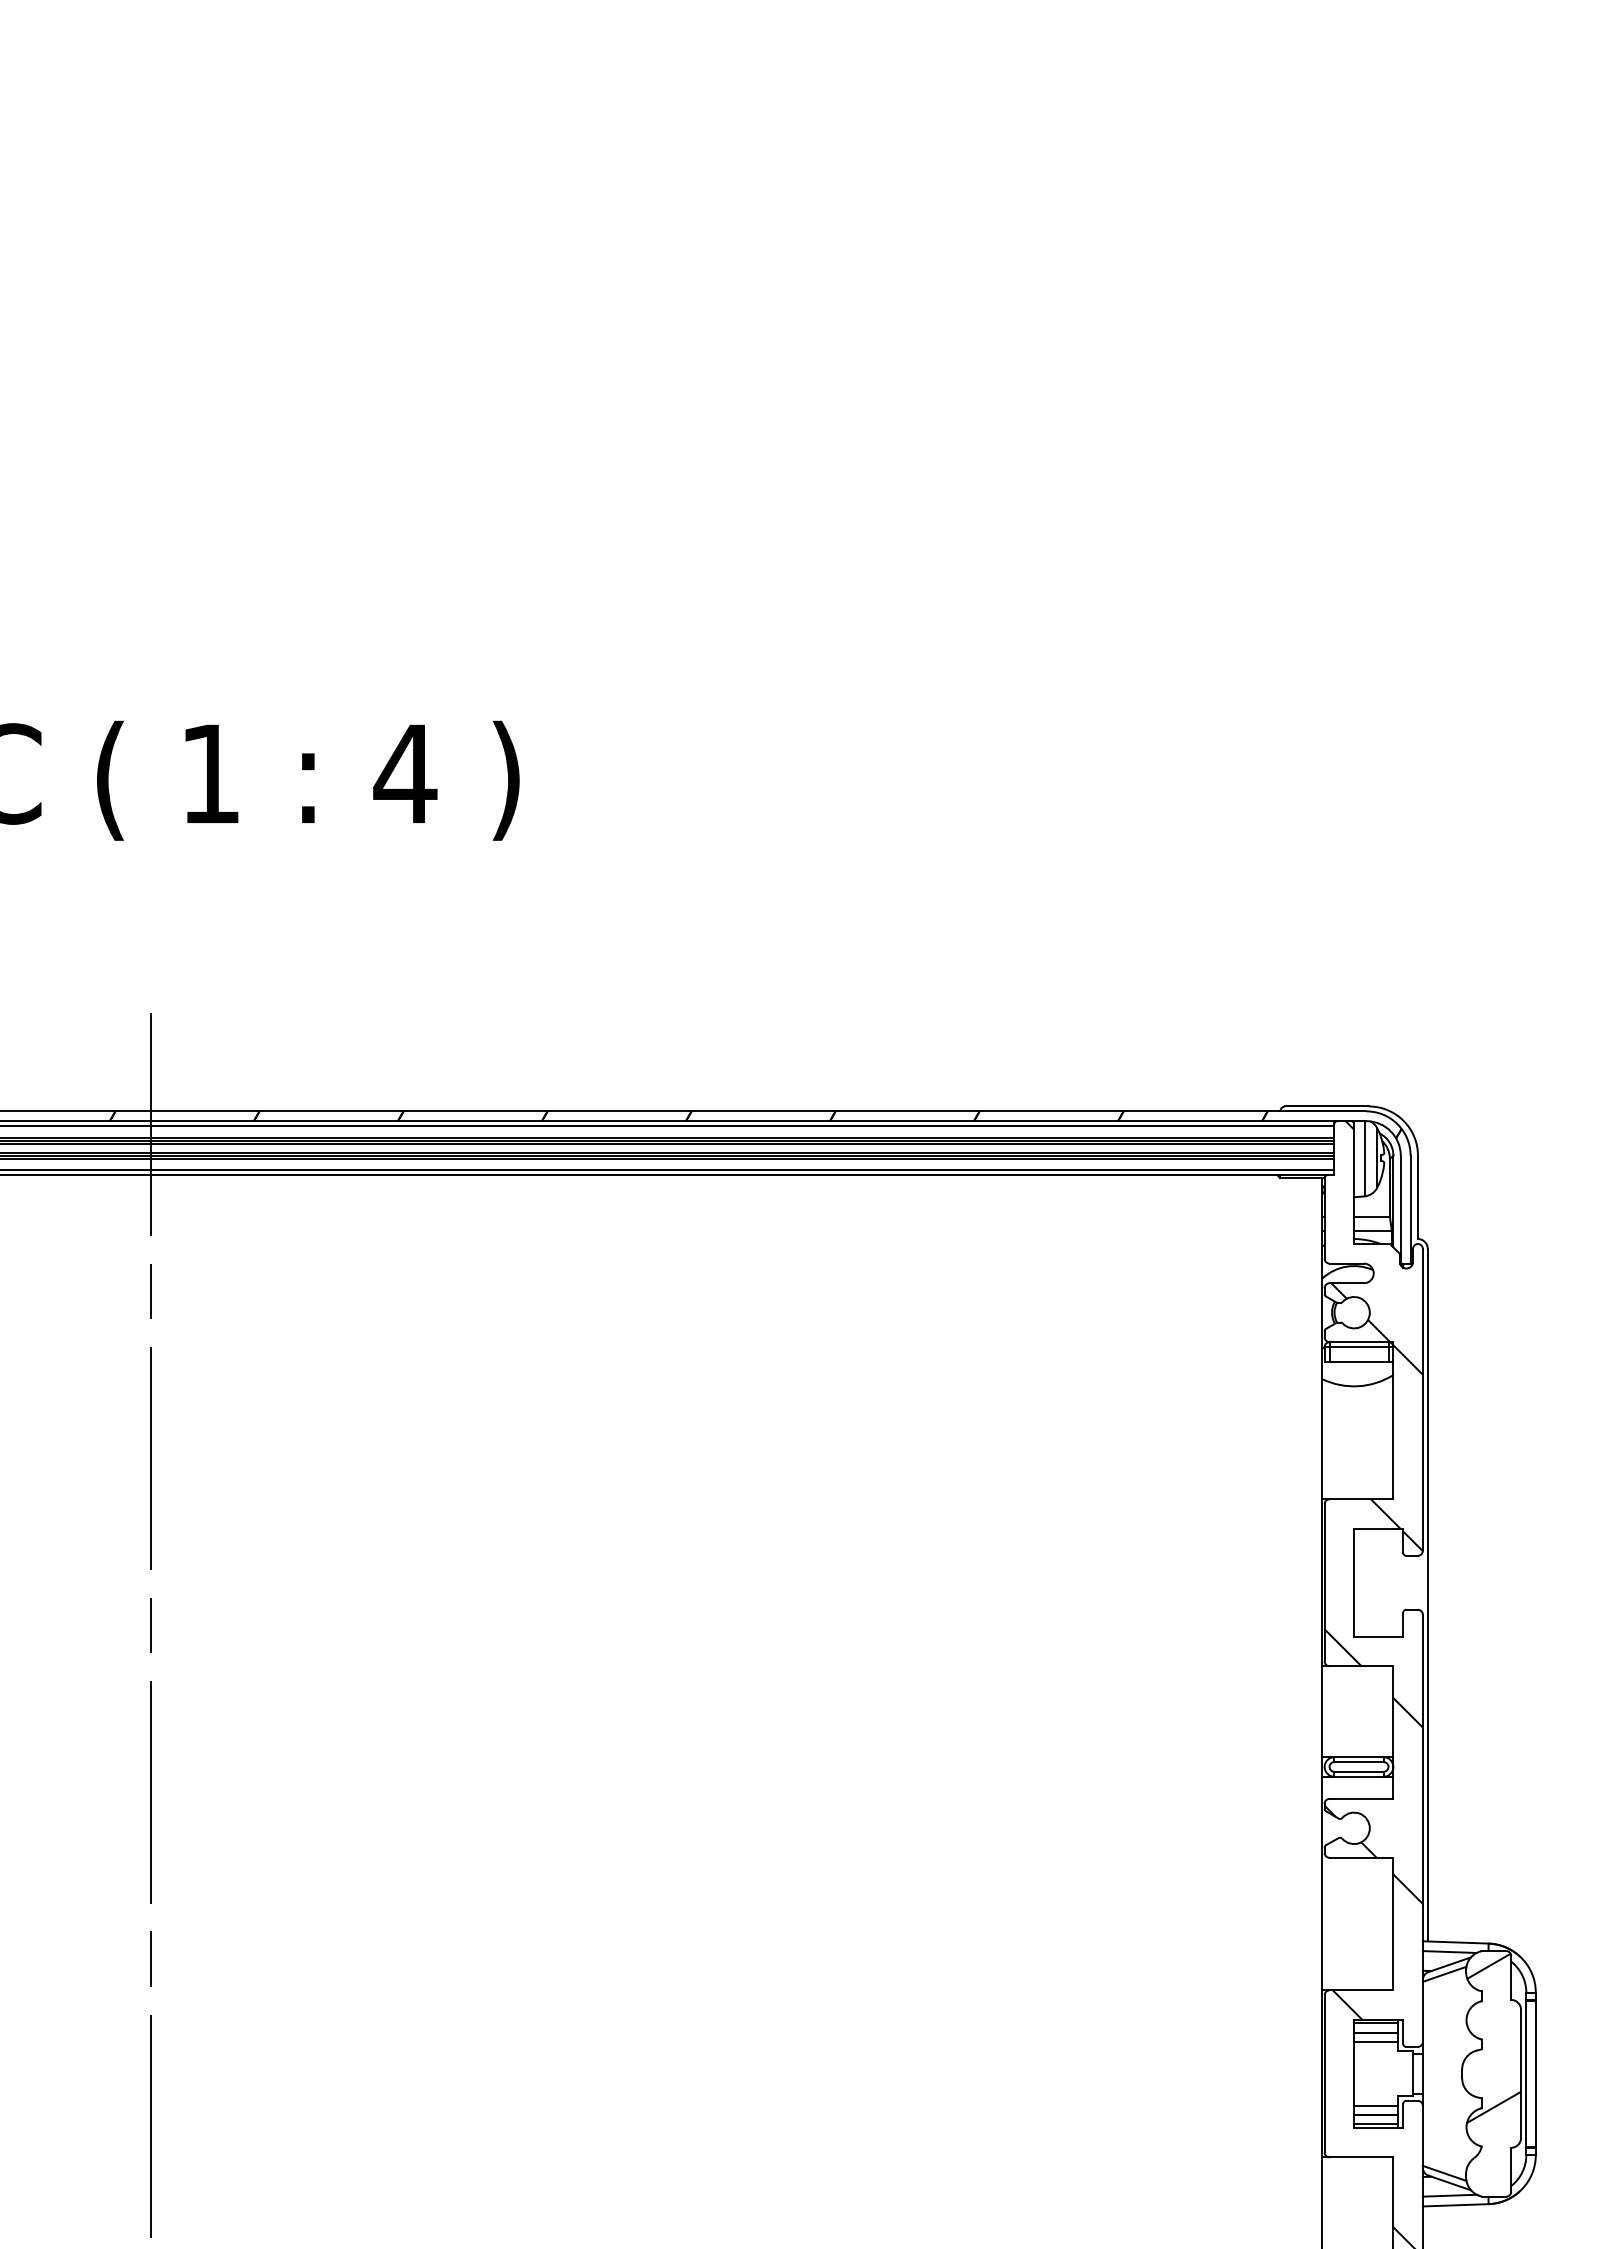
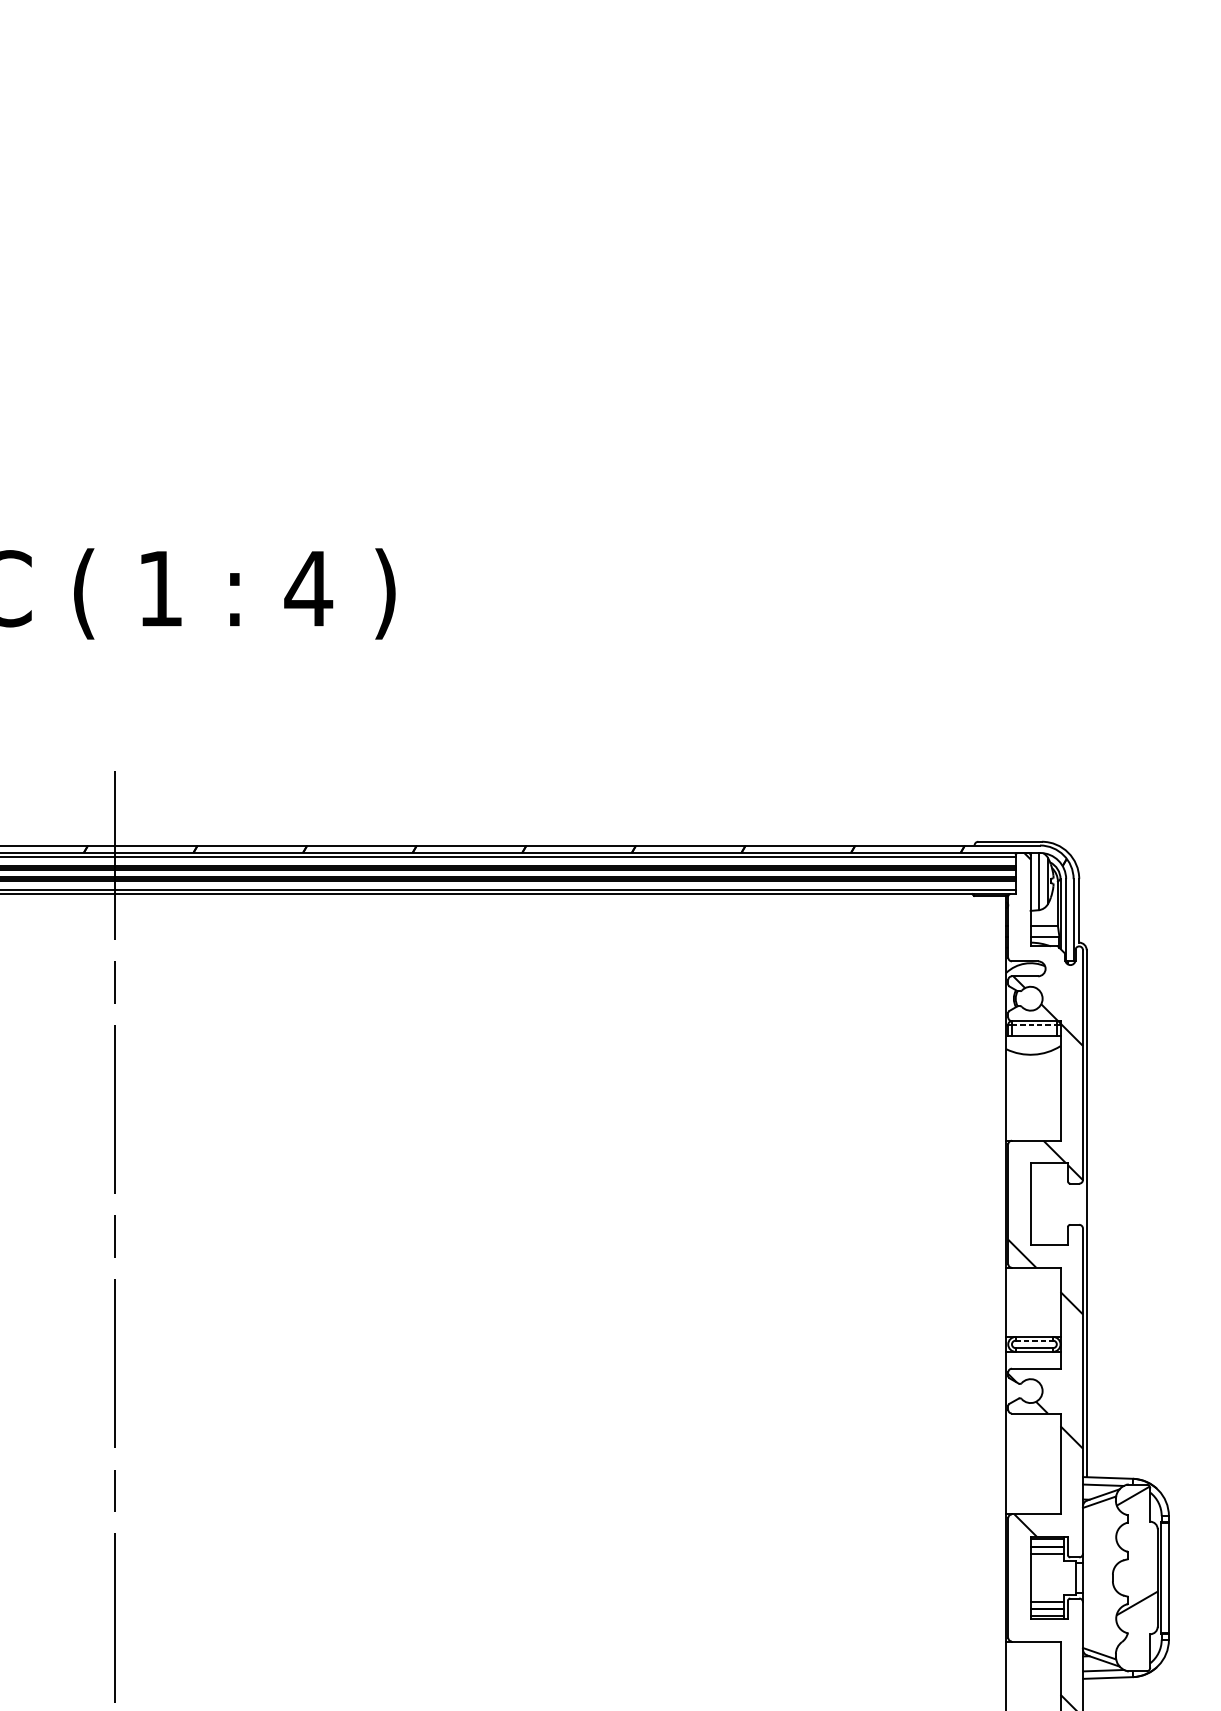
line: (1359, 1347) -> (1034, 1025), solid -> dashed
line: (1359, 1762) -> (1034, 1341), solid -> dashed

